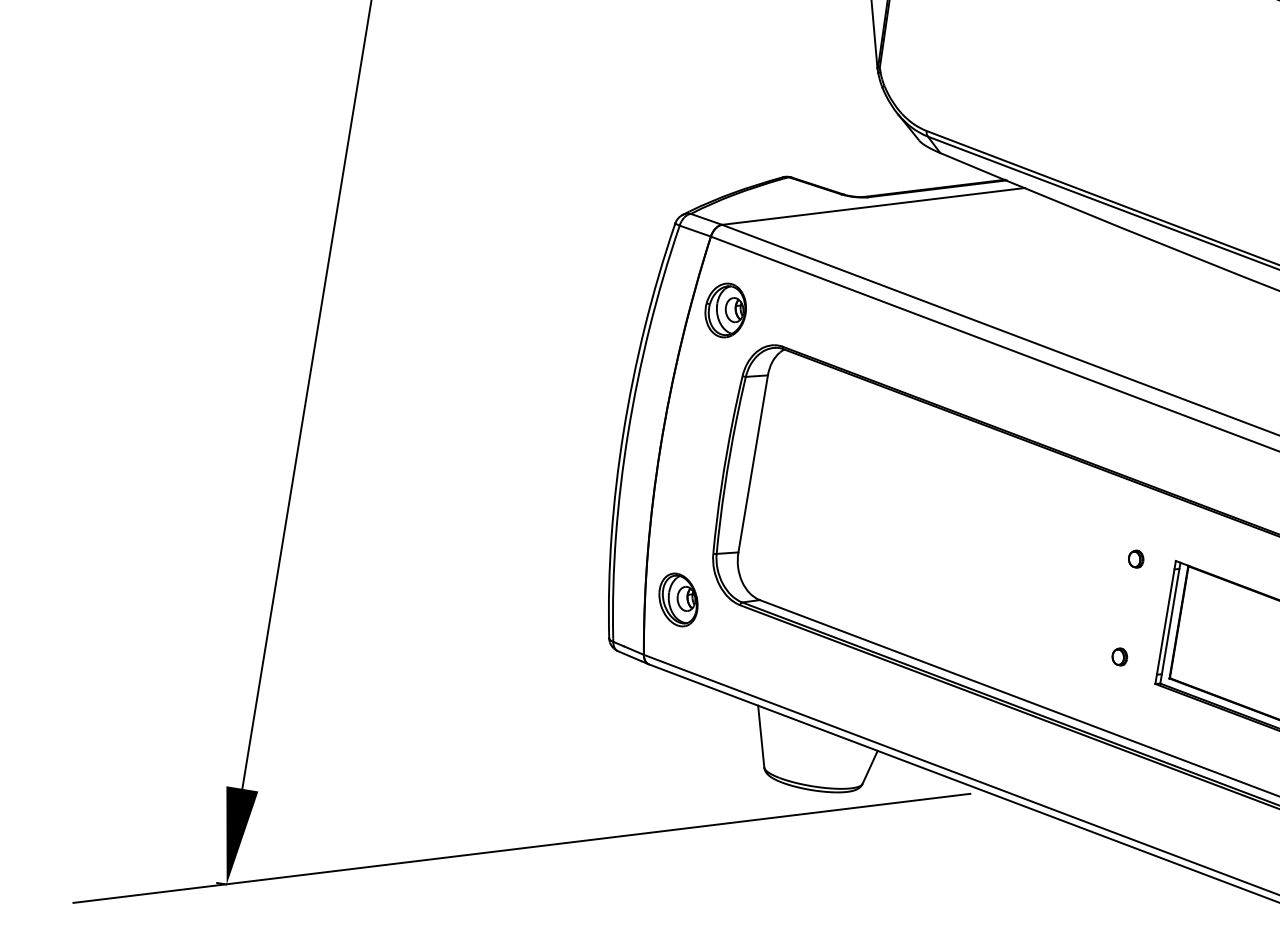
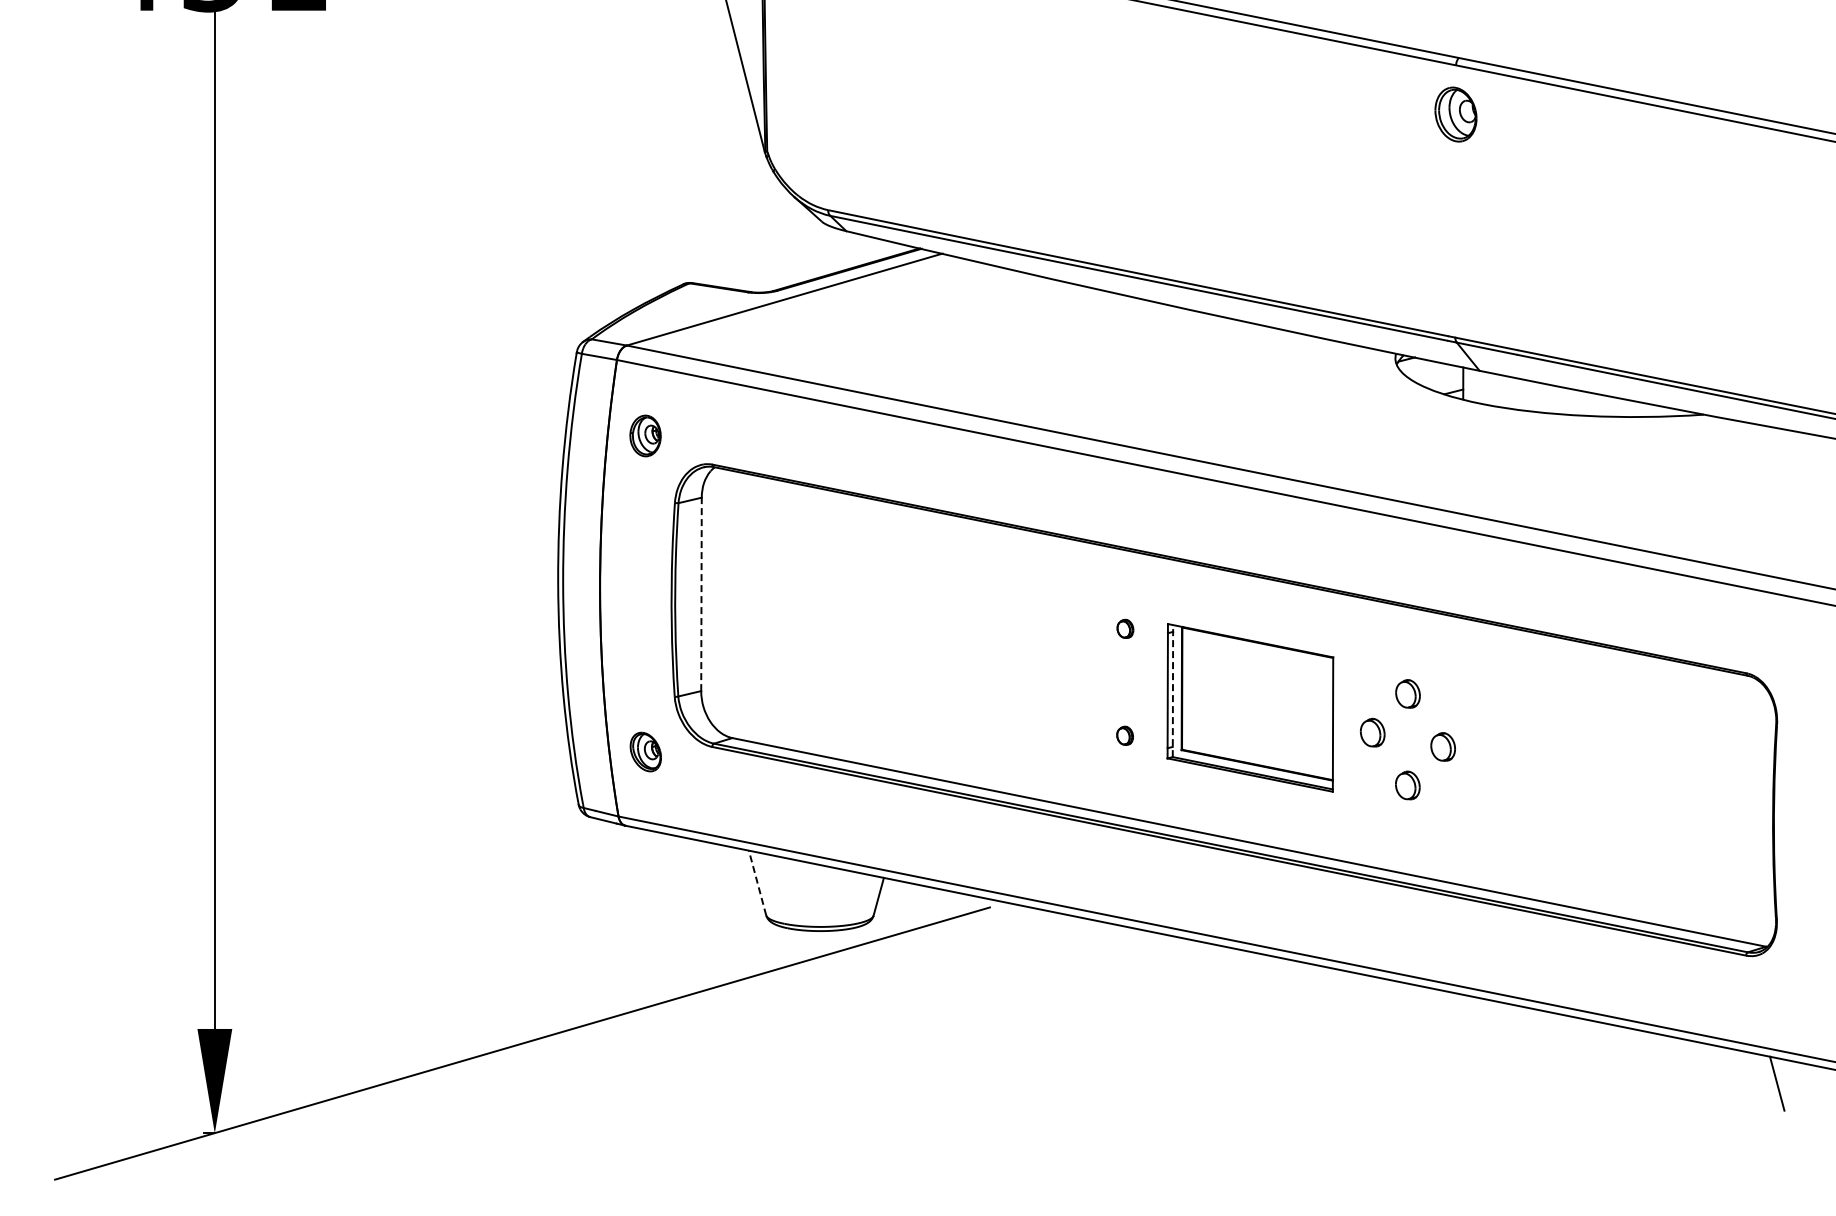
part: (725, 310) -> (645, 435), size x0.7
line: (753, 463) -> (701, 594), solid -> dashed
part: (678, 599) -> (645, 751), size x0.7
line: (1170, 622) -> (1172, 690), solid -> dashed
line: (761, 737) -> (757, 883), solid -> dashed

